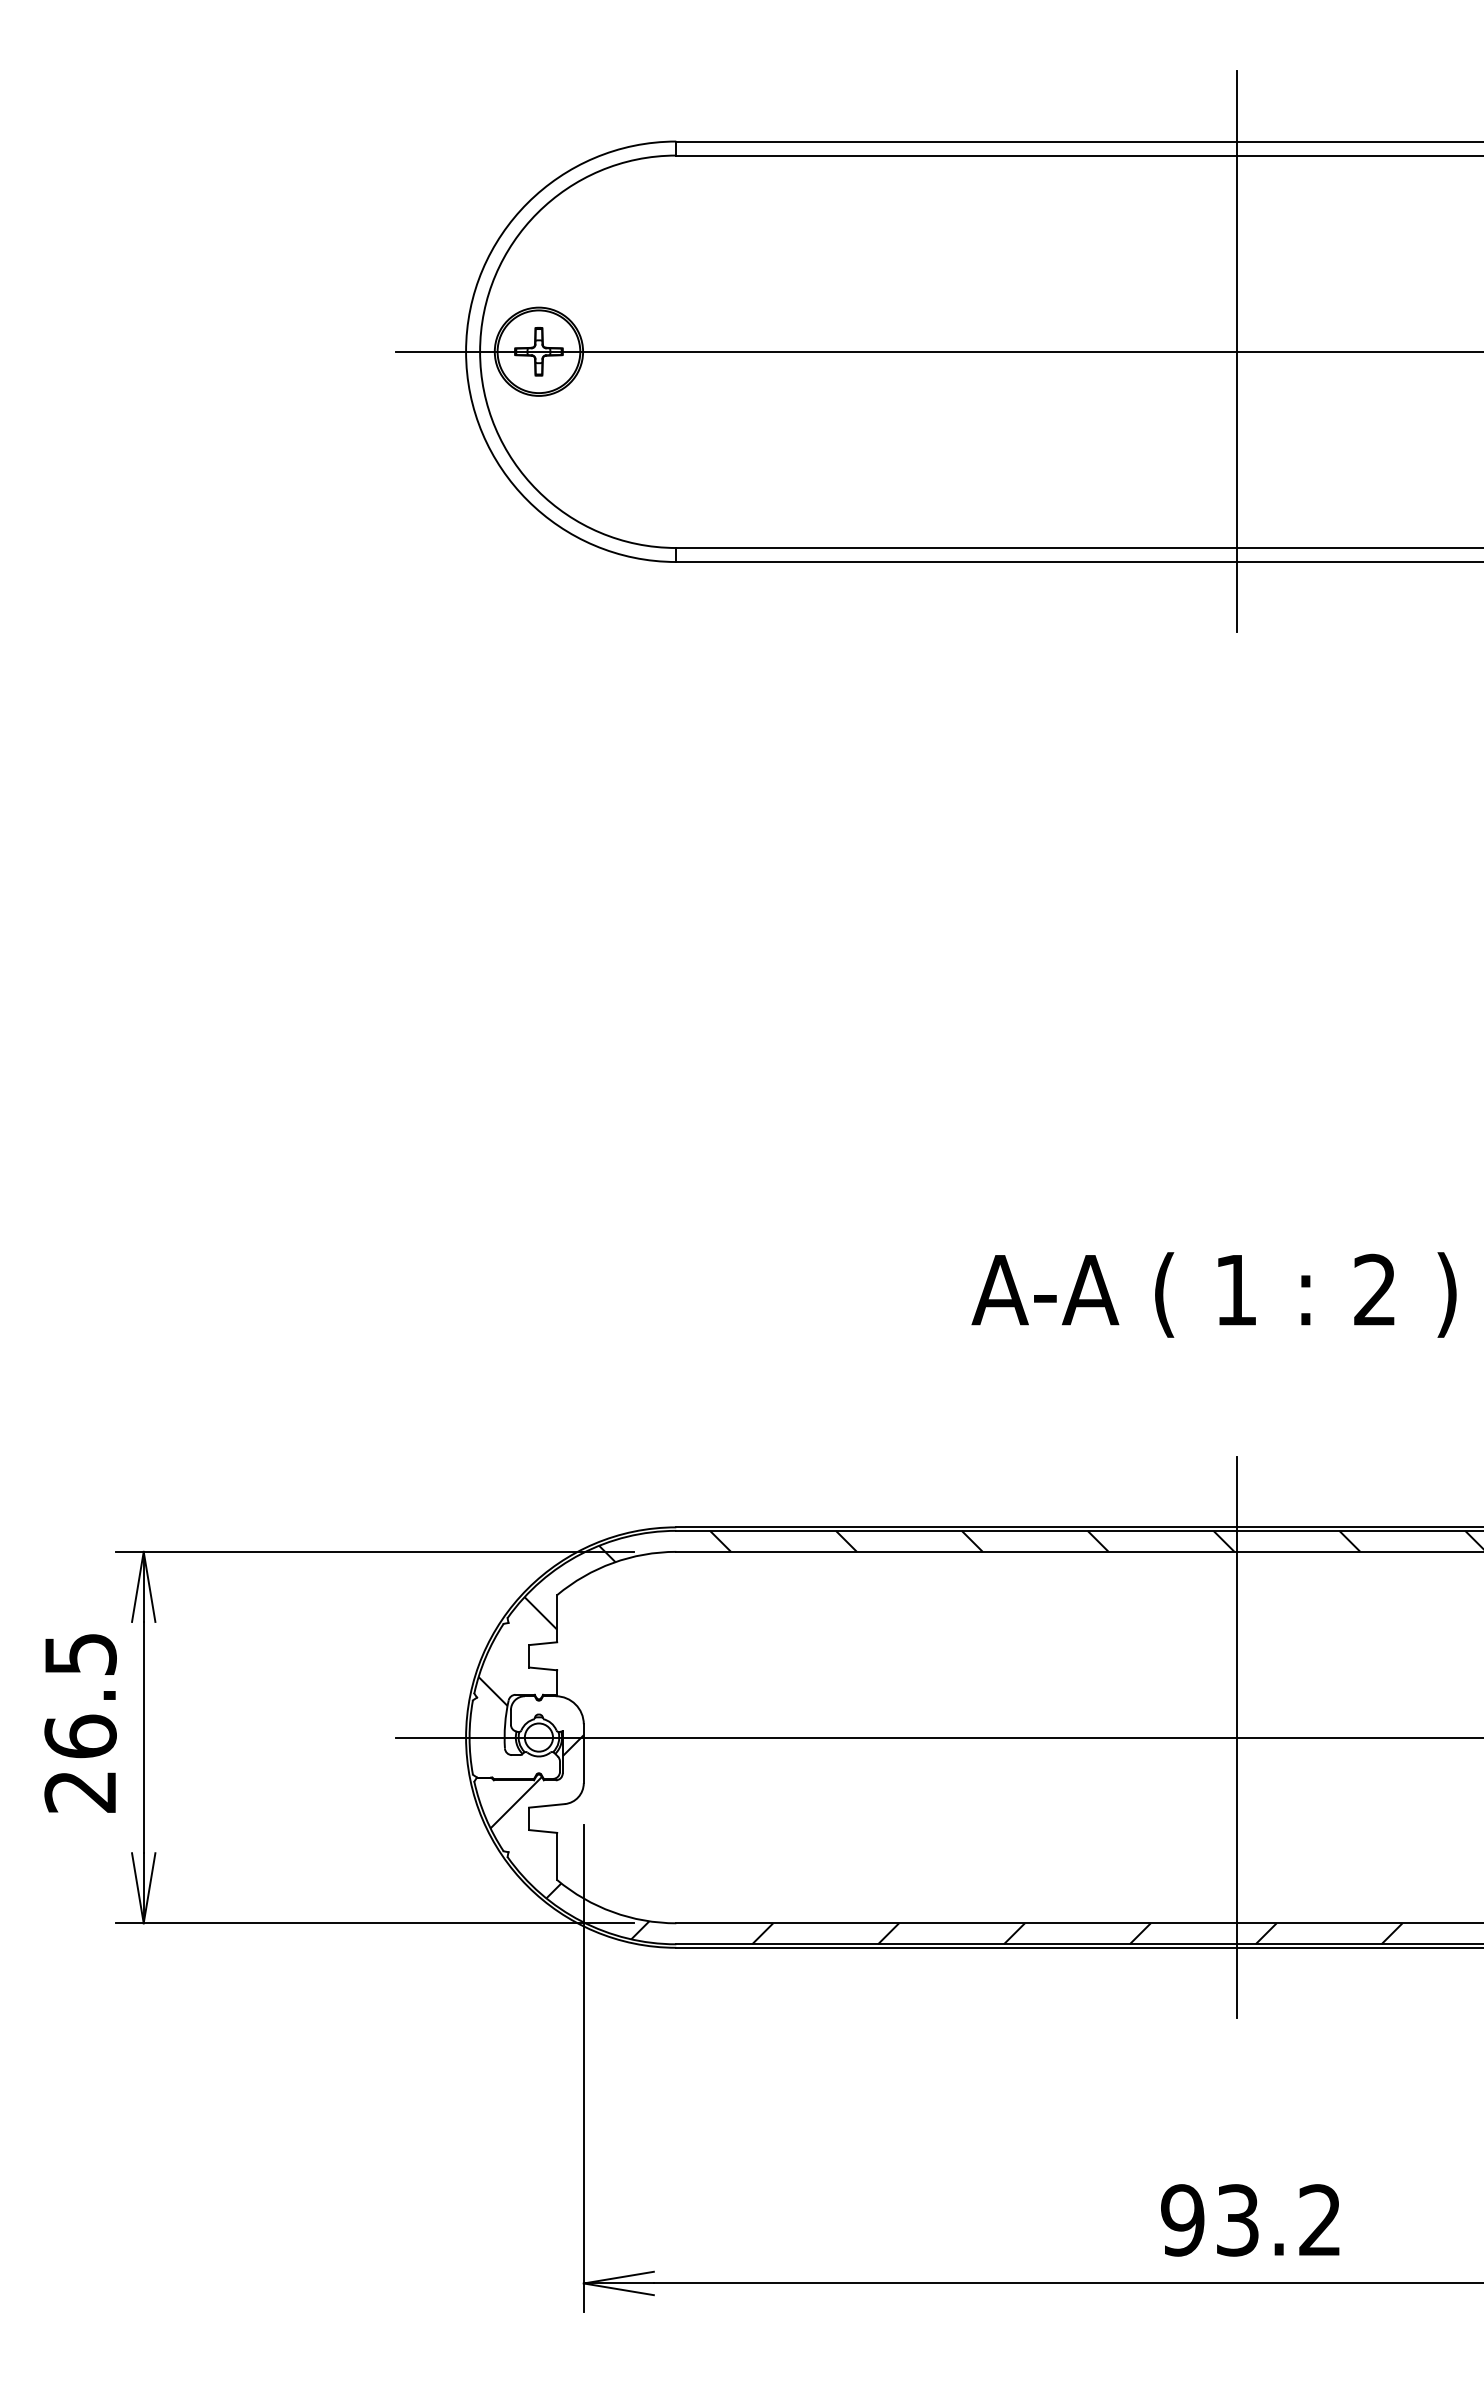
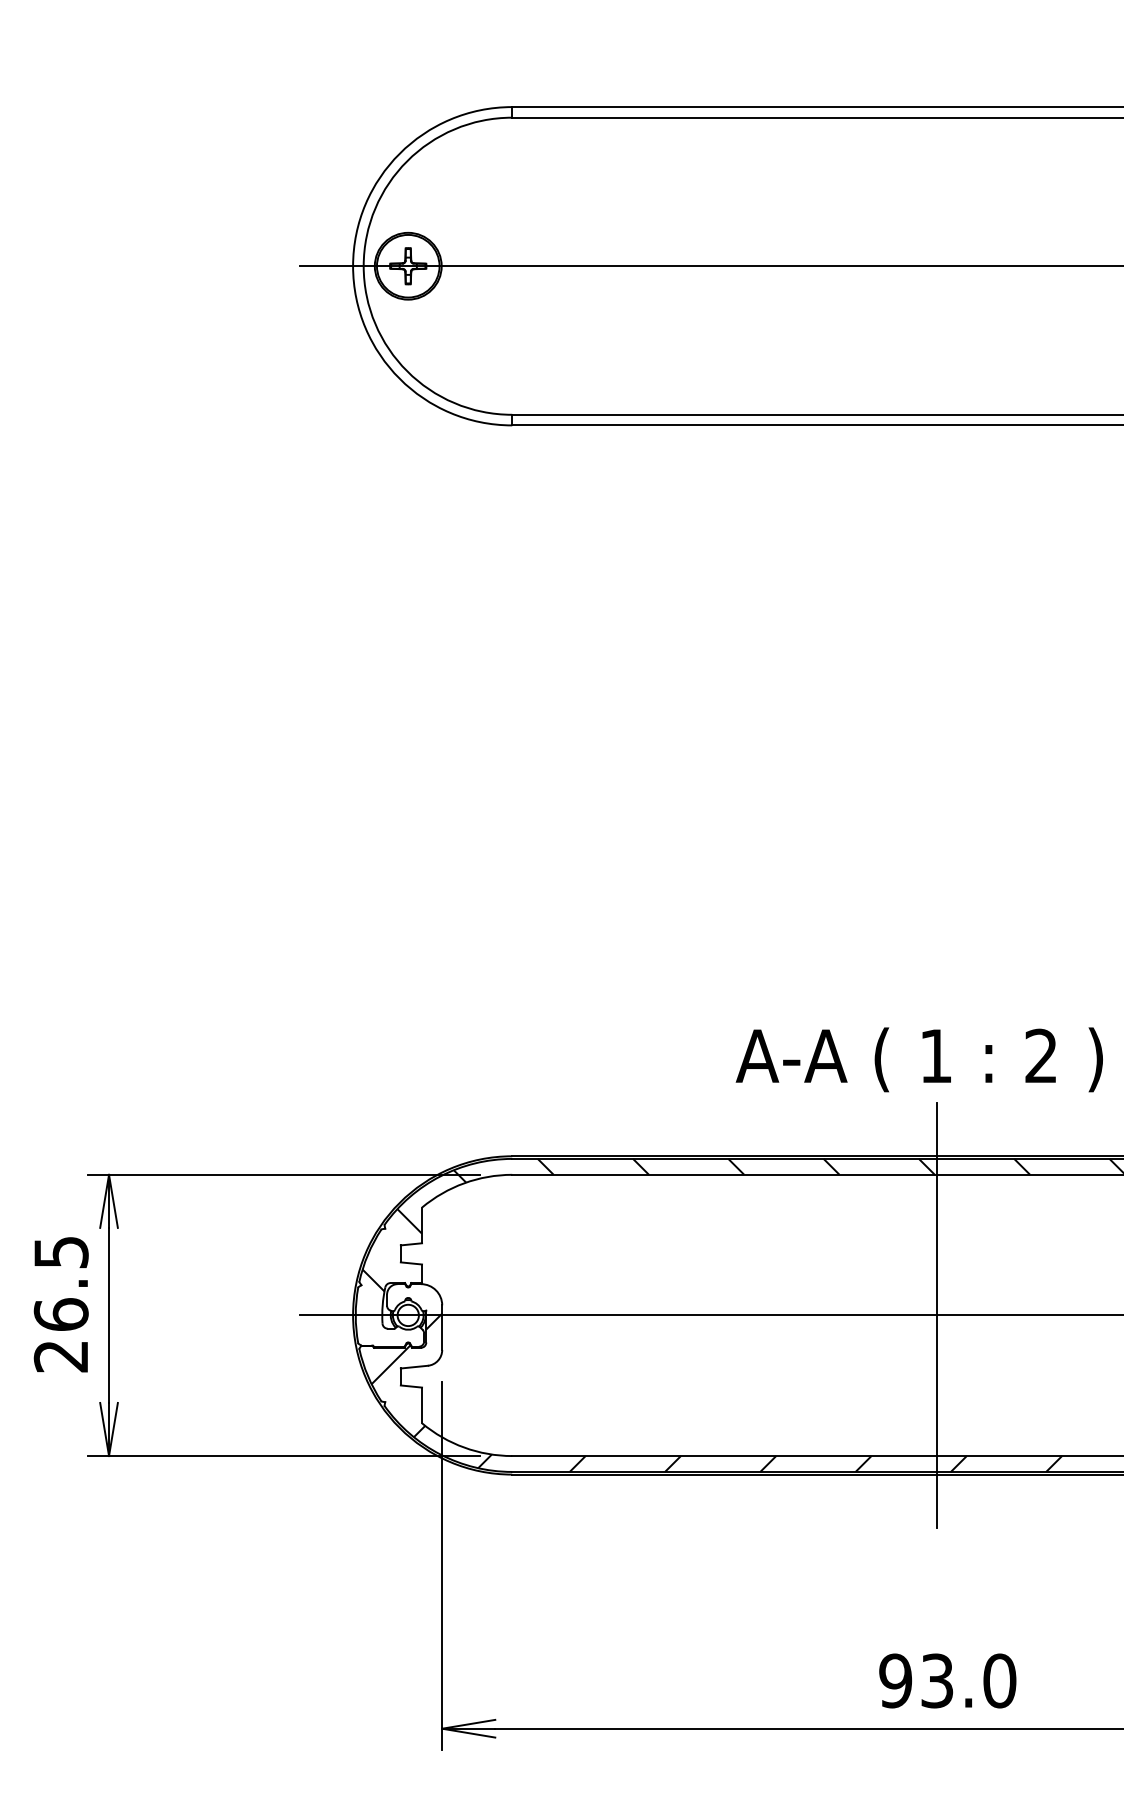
line: (1236, 351) -> (936, 266), removed
text: (1213, 1294) -> (918, 1059), moved
text: (1320, 2220) -> (999, 1681), 93.2 -> 93.0

